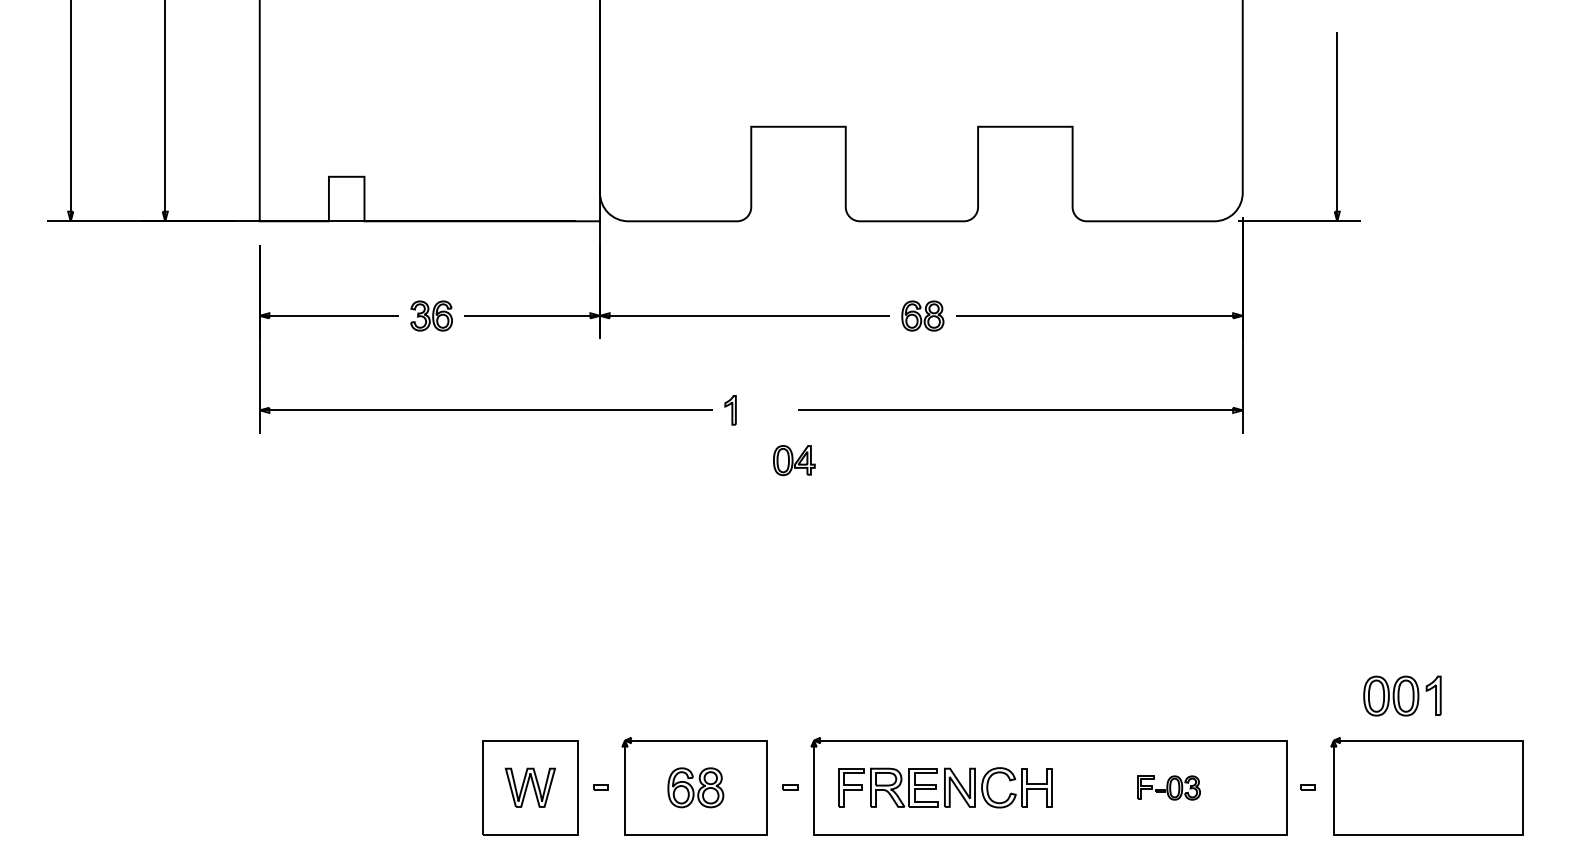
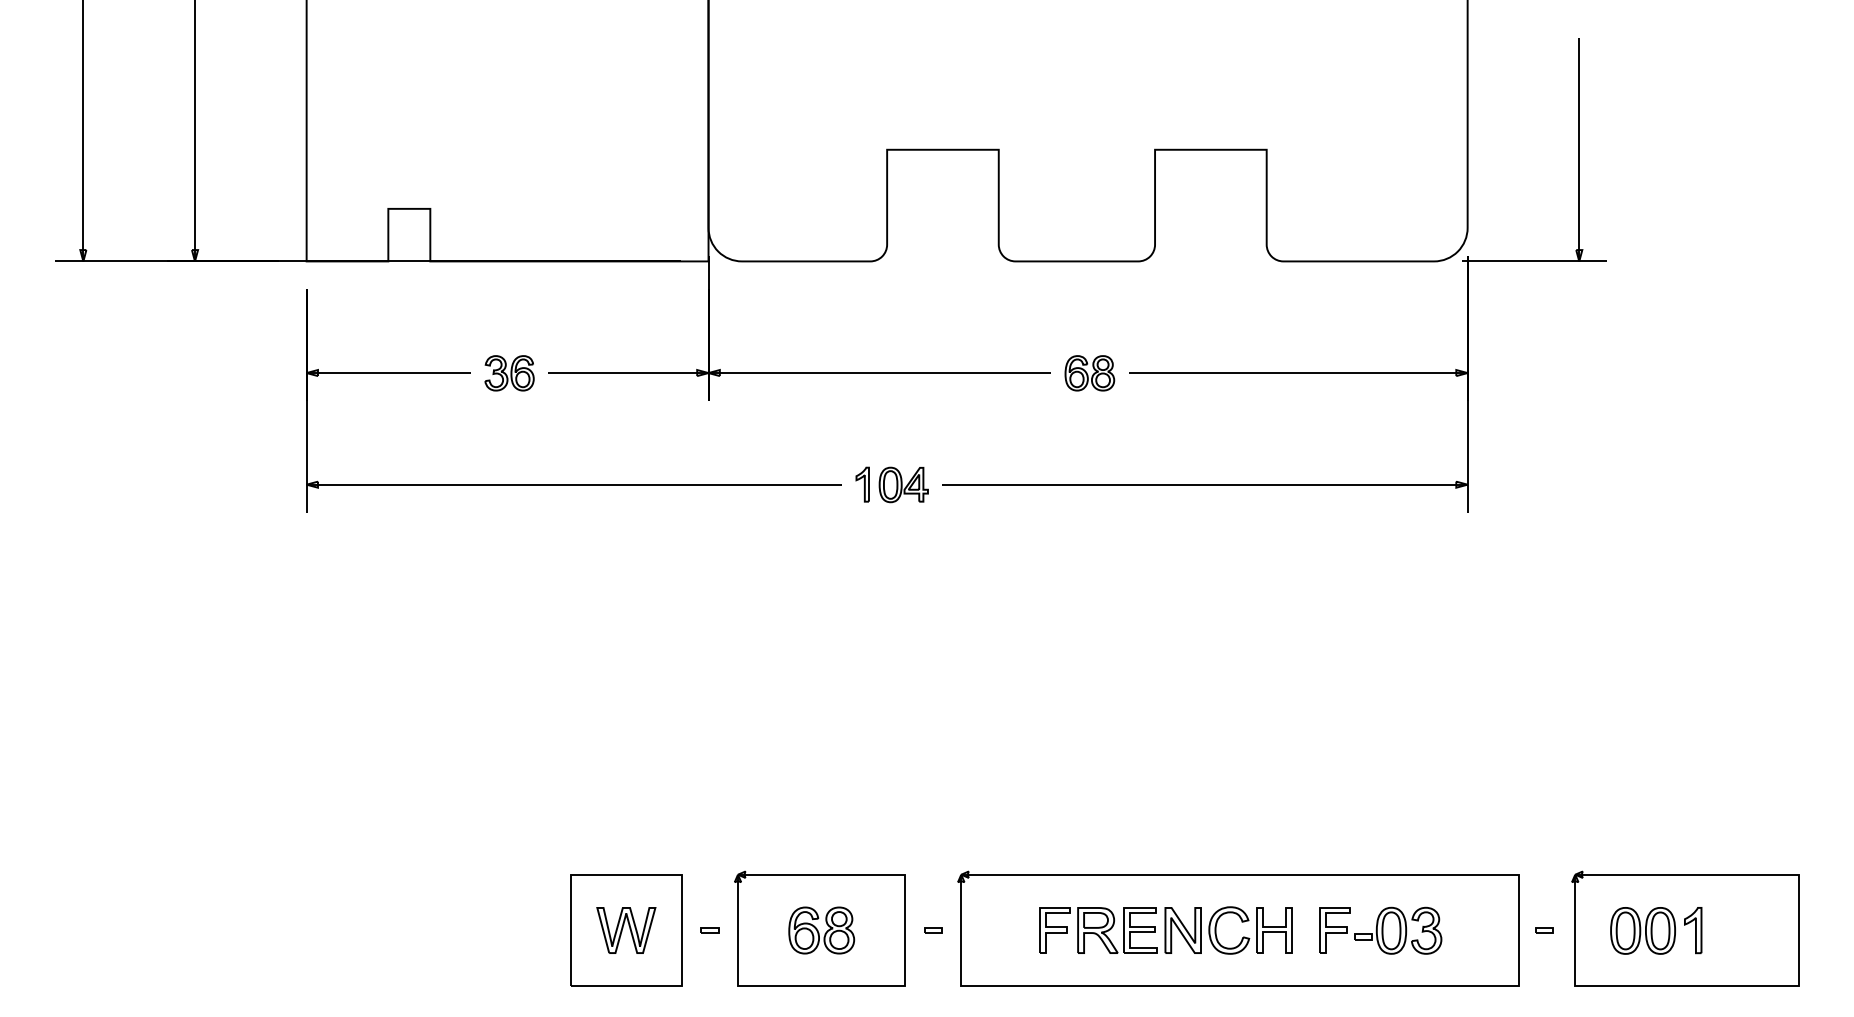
part: (794, 460) -> (903, 484), moved
part: (1402, 695) -> (1656, 930), moved
part: (945, 787) -> (1166, 930), moved
part: (1169, 787) -> (1381, 930), size x1.67

